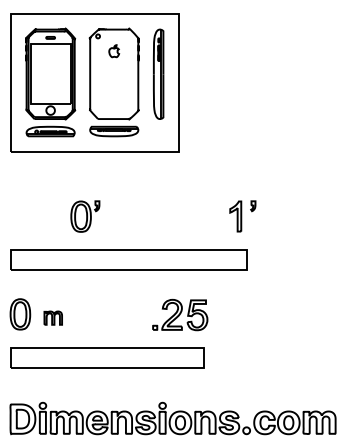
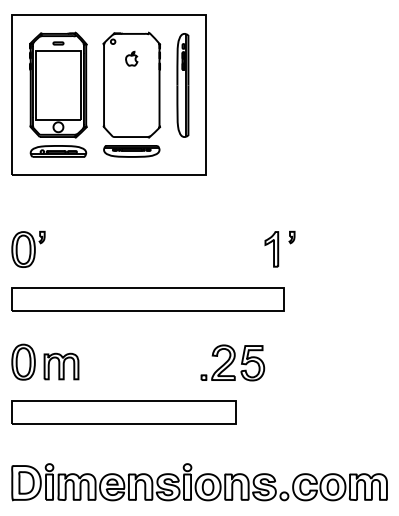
part: (85, 215) -> (28, 248), moved
part: (179, 314) -> (232, 362), moved
part: (53, 318) -> (61, 366), size x1.67

